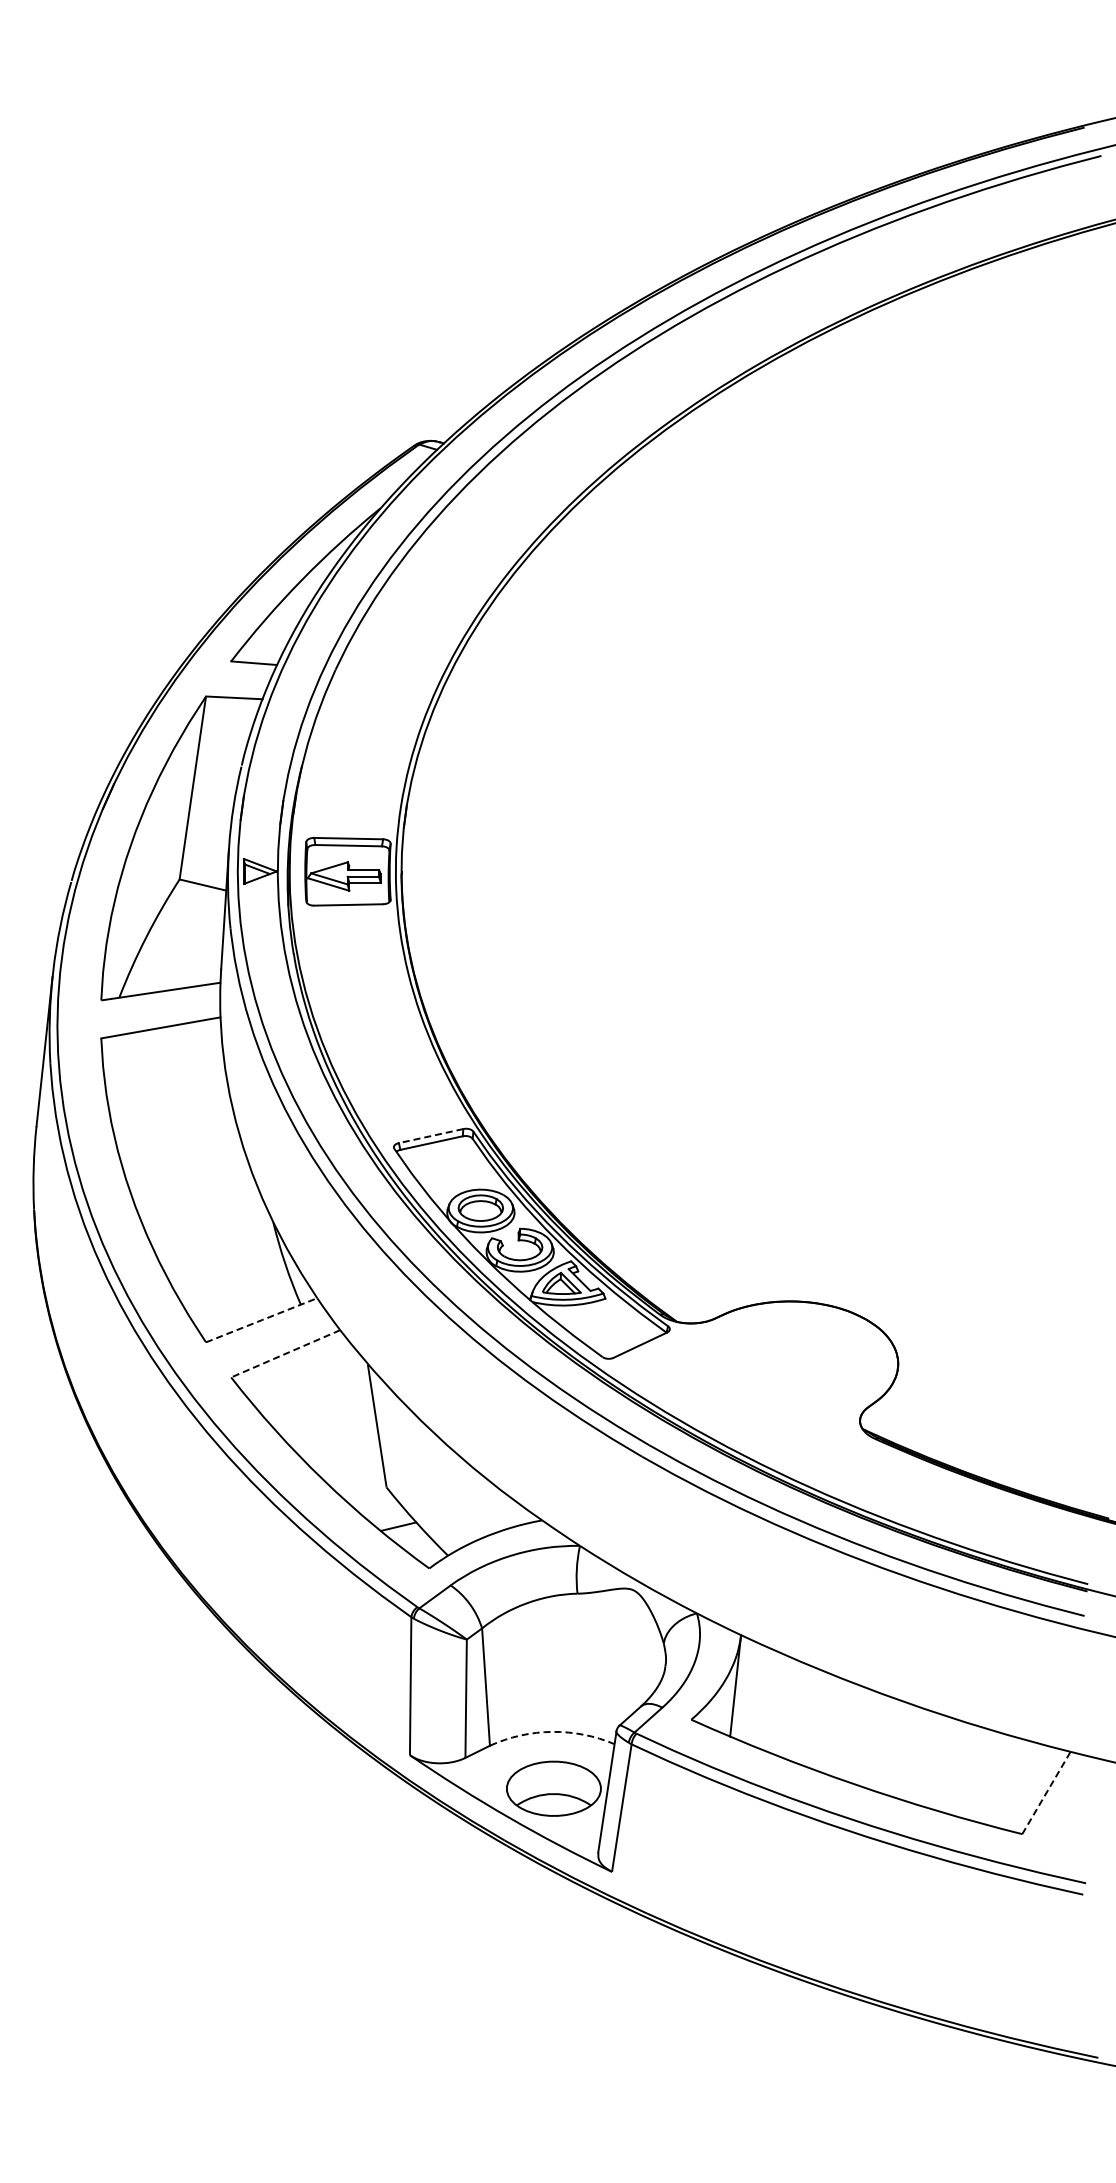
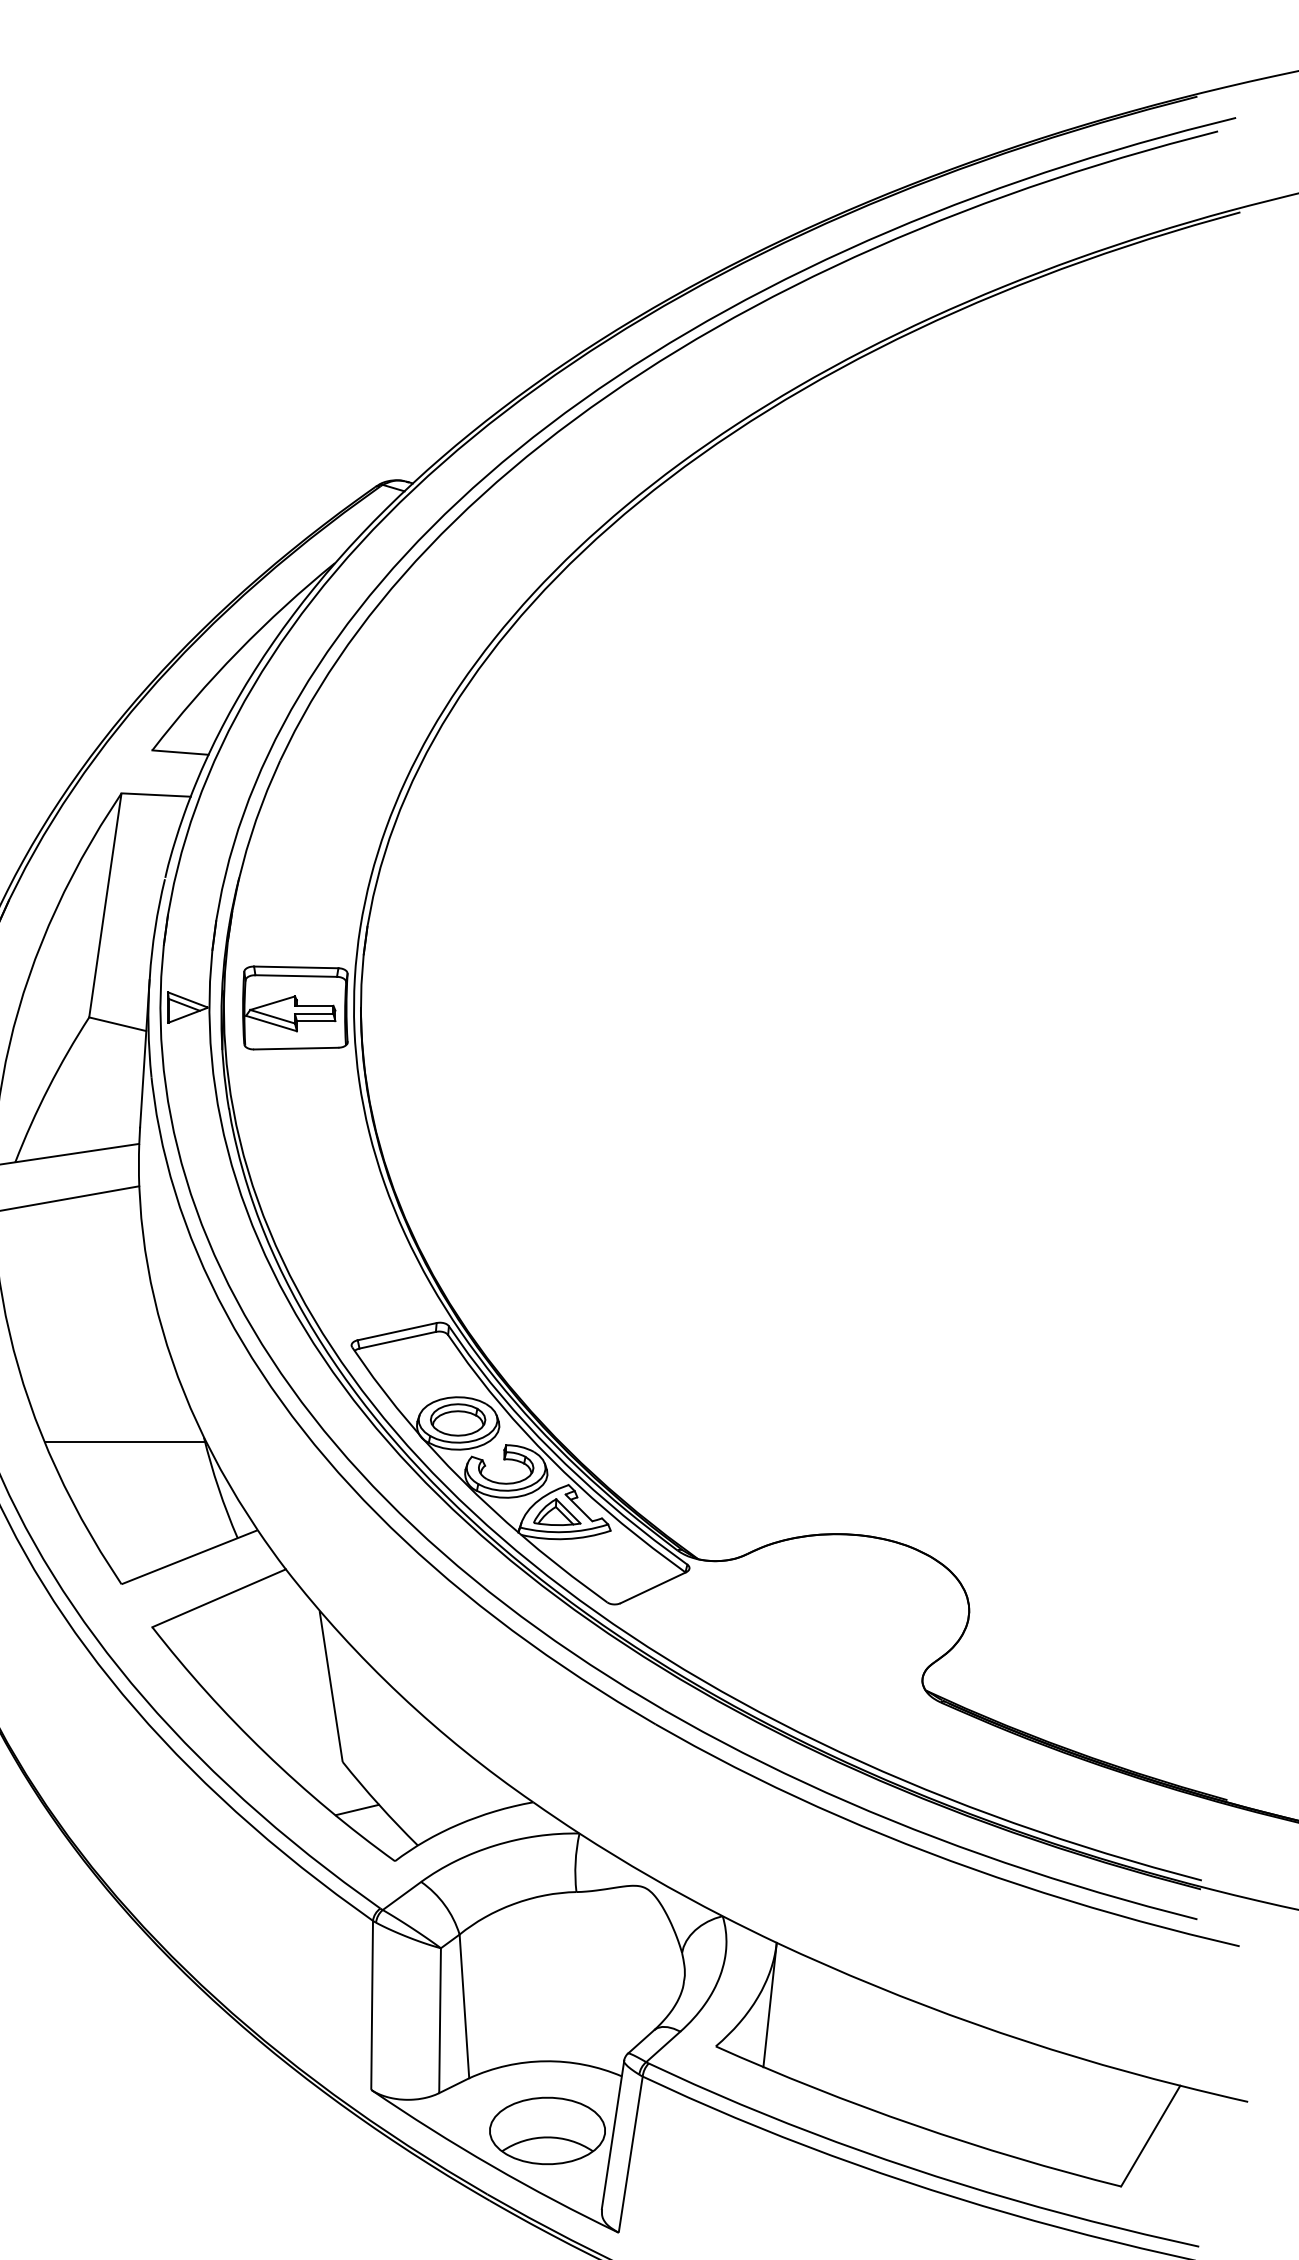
line: (431, 1136) -> (397, 1332), dashed -> solid
line: (208, 1226) -> (124, 1442), added
line: (262, 1320) -> (190, 1557), dashed -> solid
line: (285, 1354) -> (218, 1599), dashed -> solid
arc: (552, 1731) -> (545, 2060), dashed -> solid
line: (1046, 1792) -> (1150, 2135), dashed -> solid

